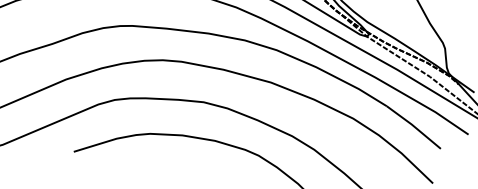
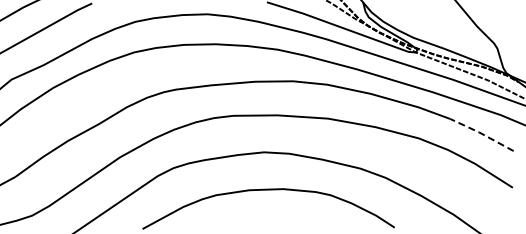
line: (413, 126) -> (481, 133), solid -> dashed

